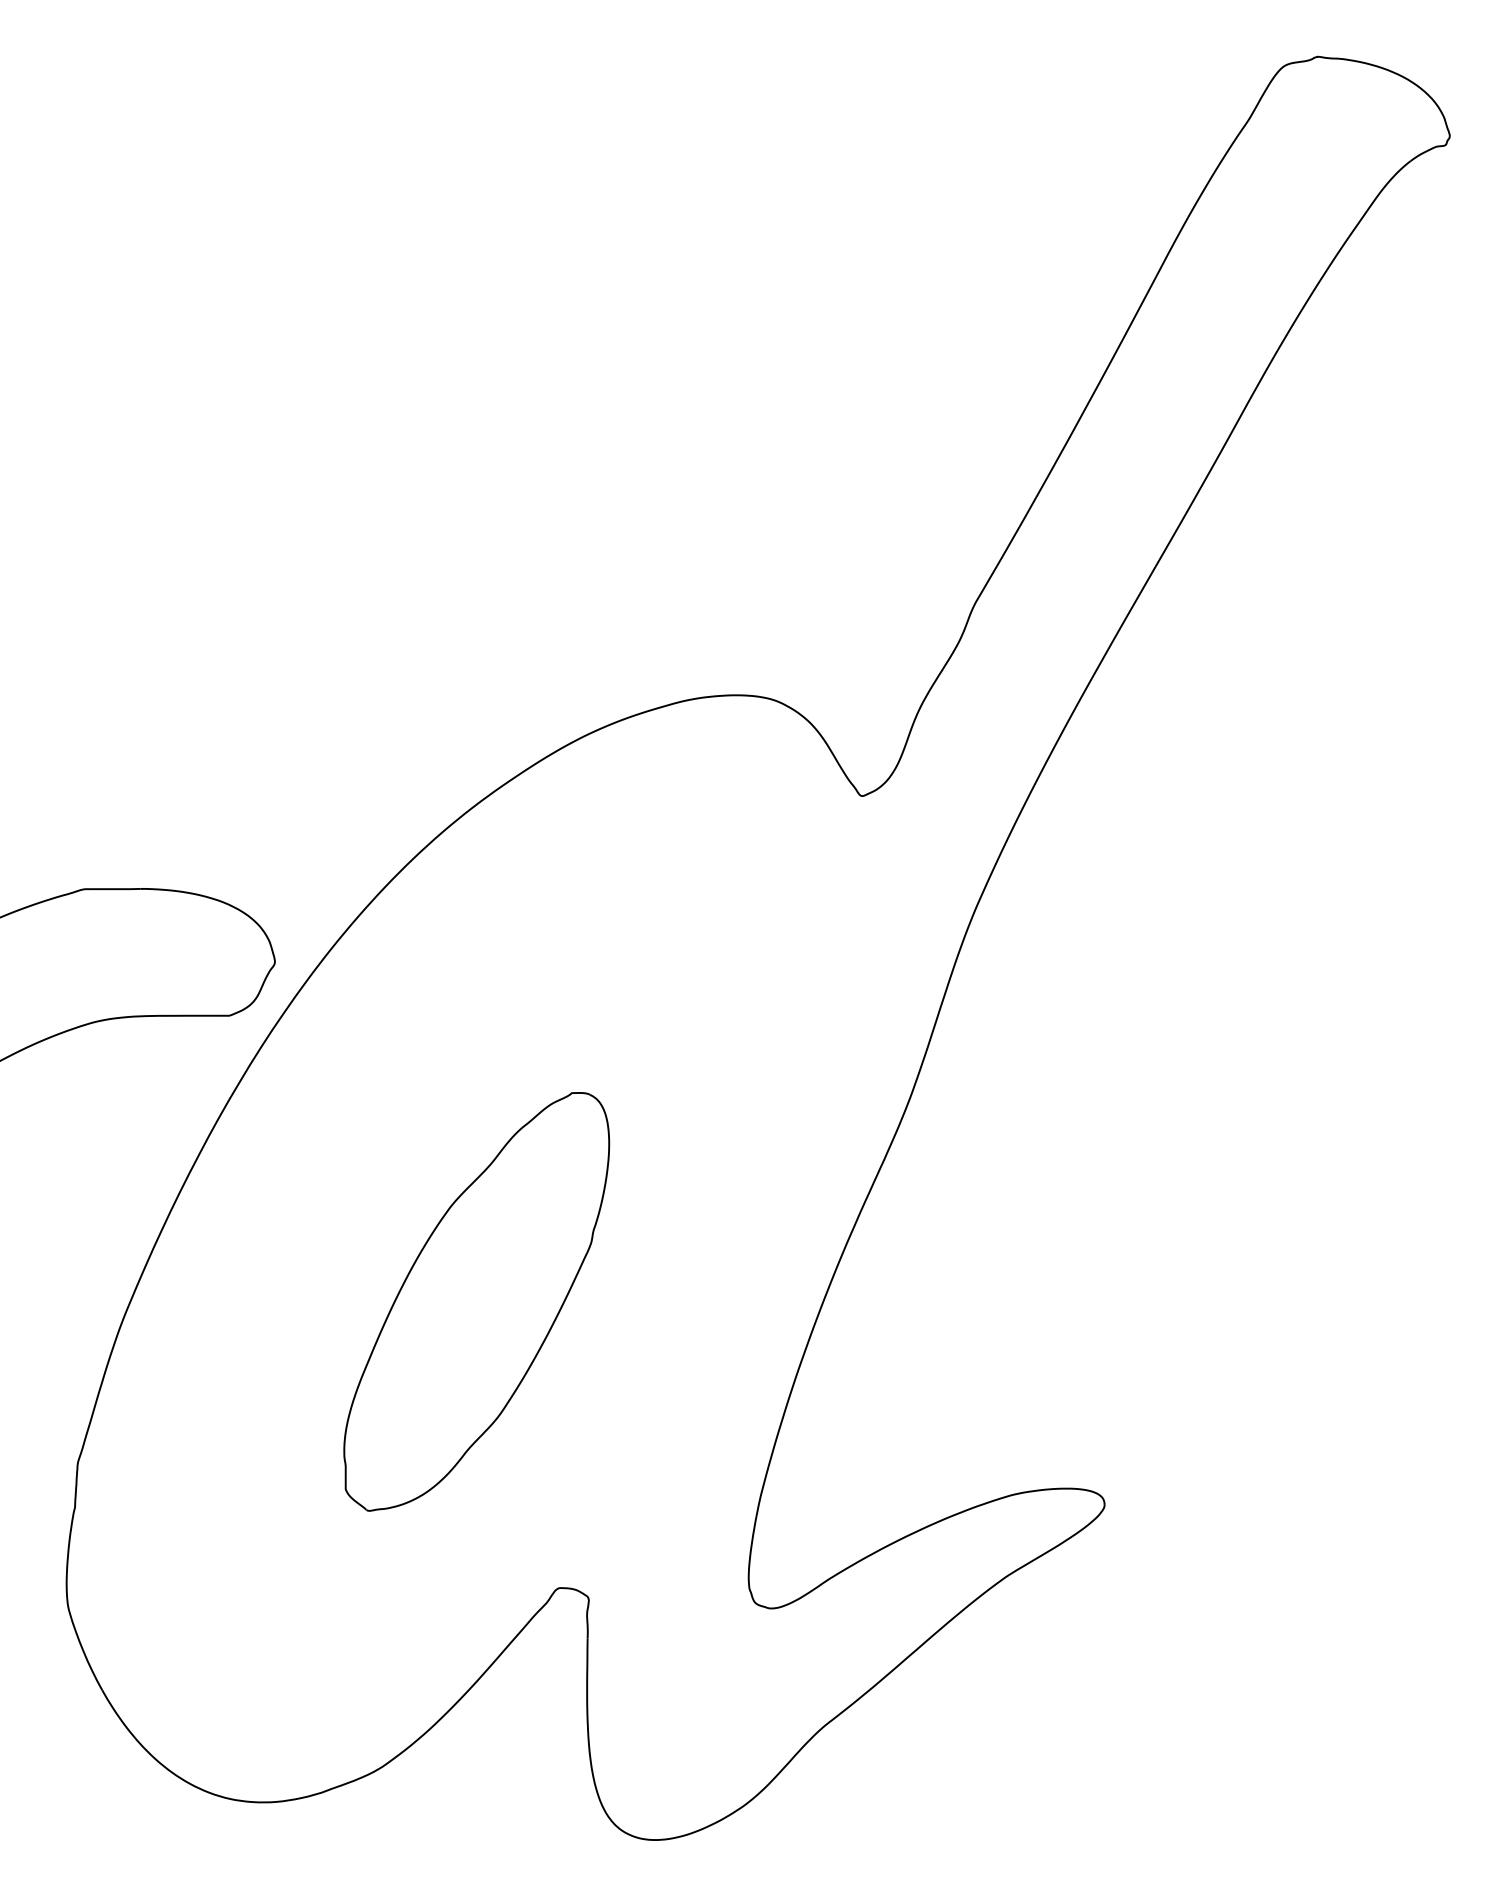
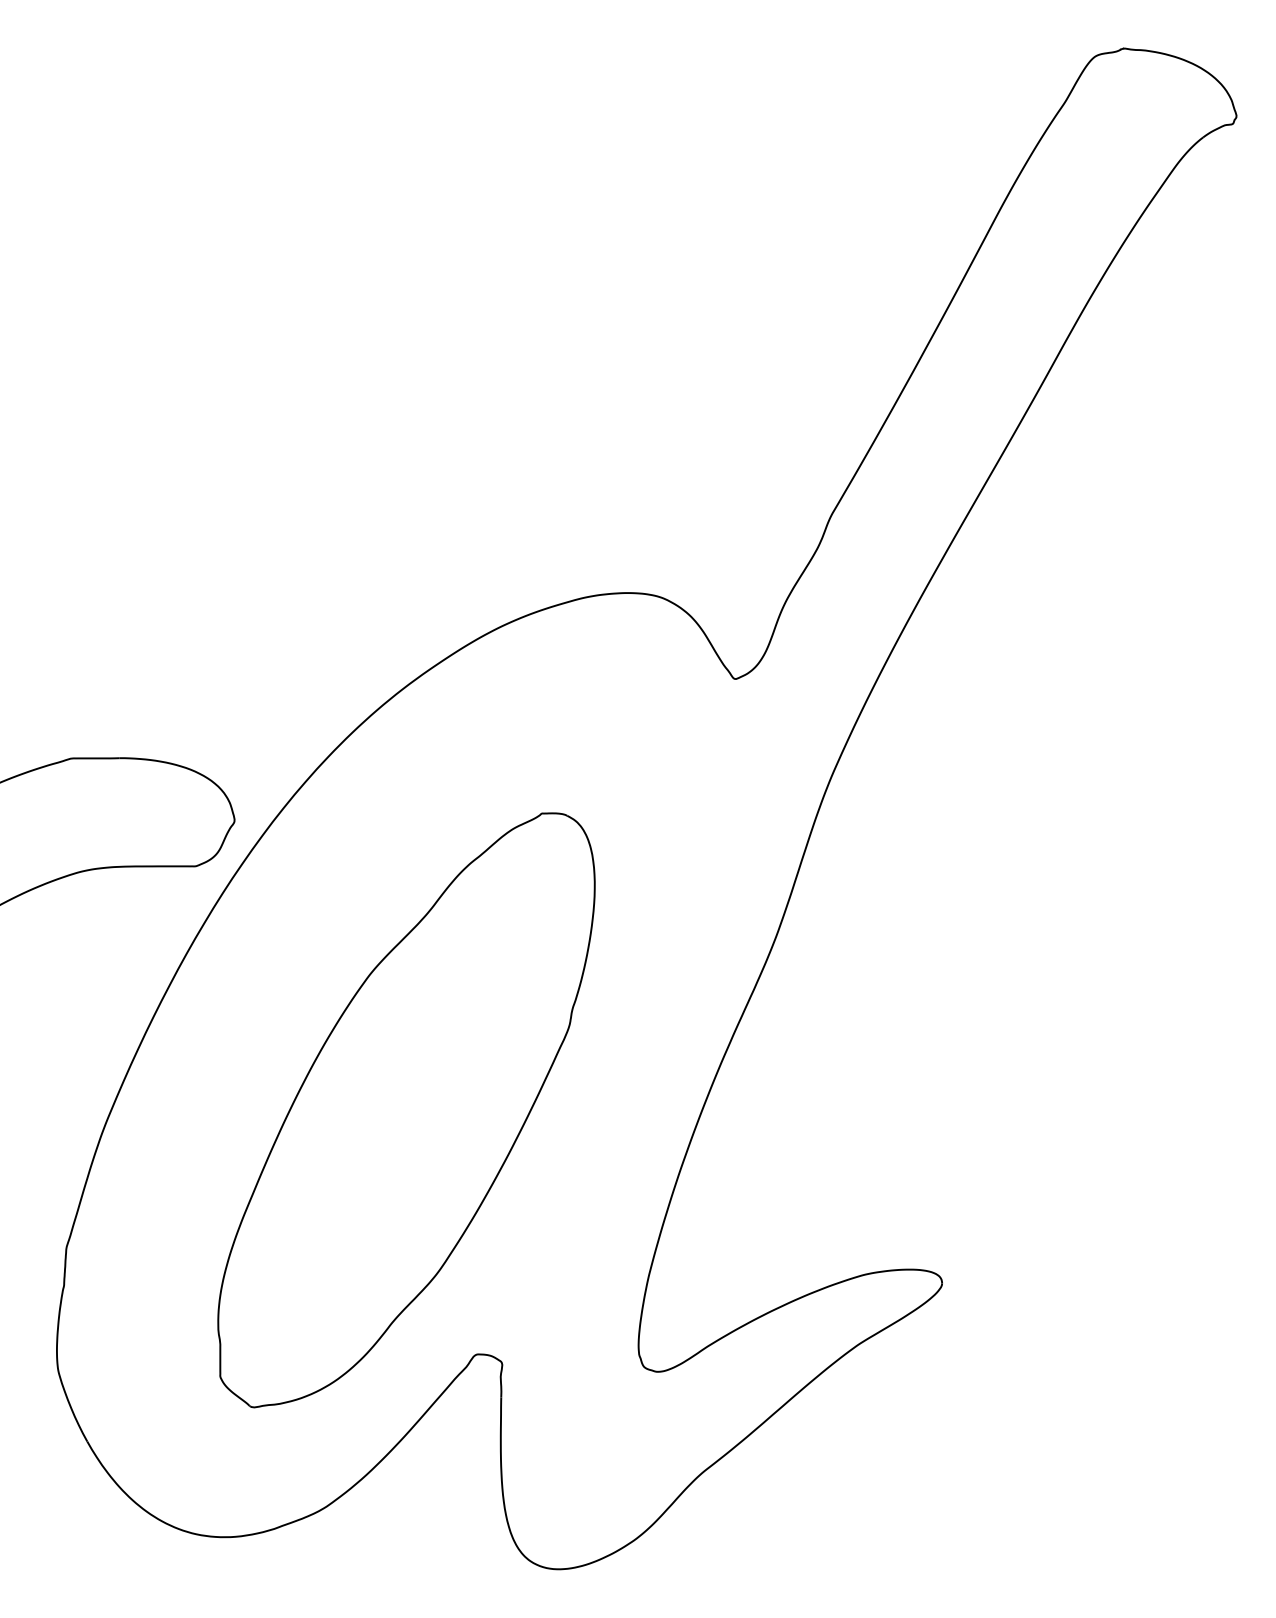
part: (476, 1301) -> (406, 1110), size x1.67

